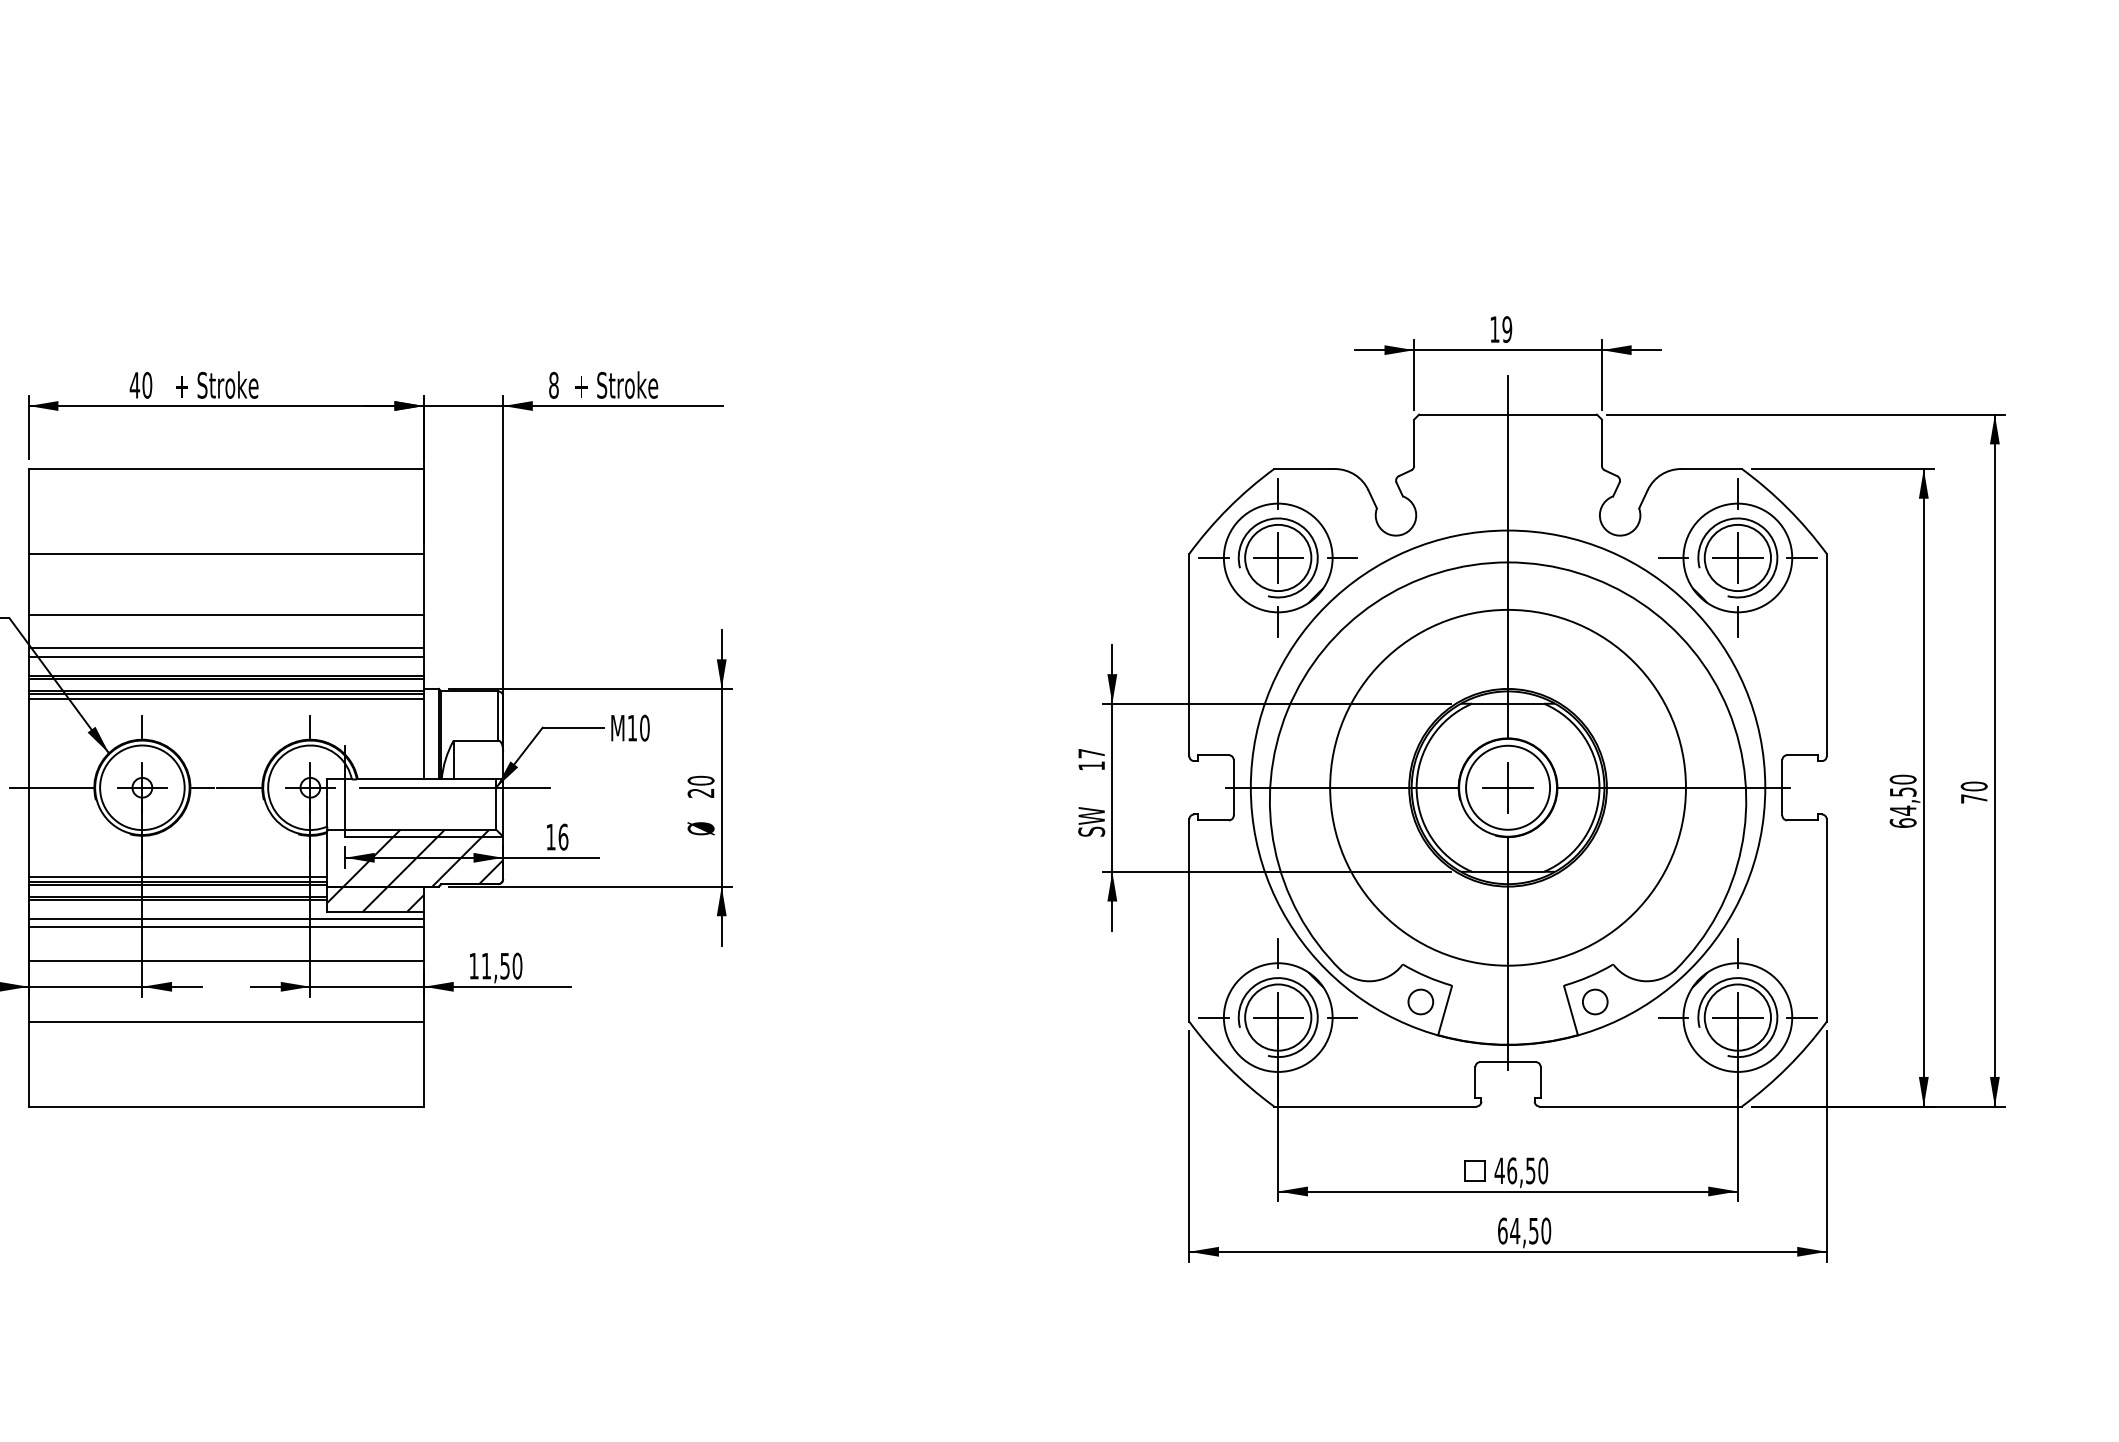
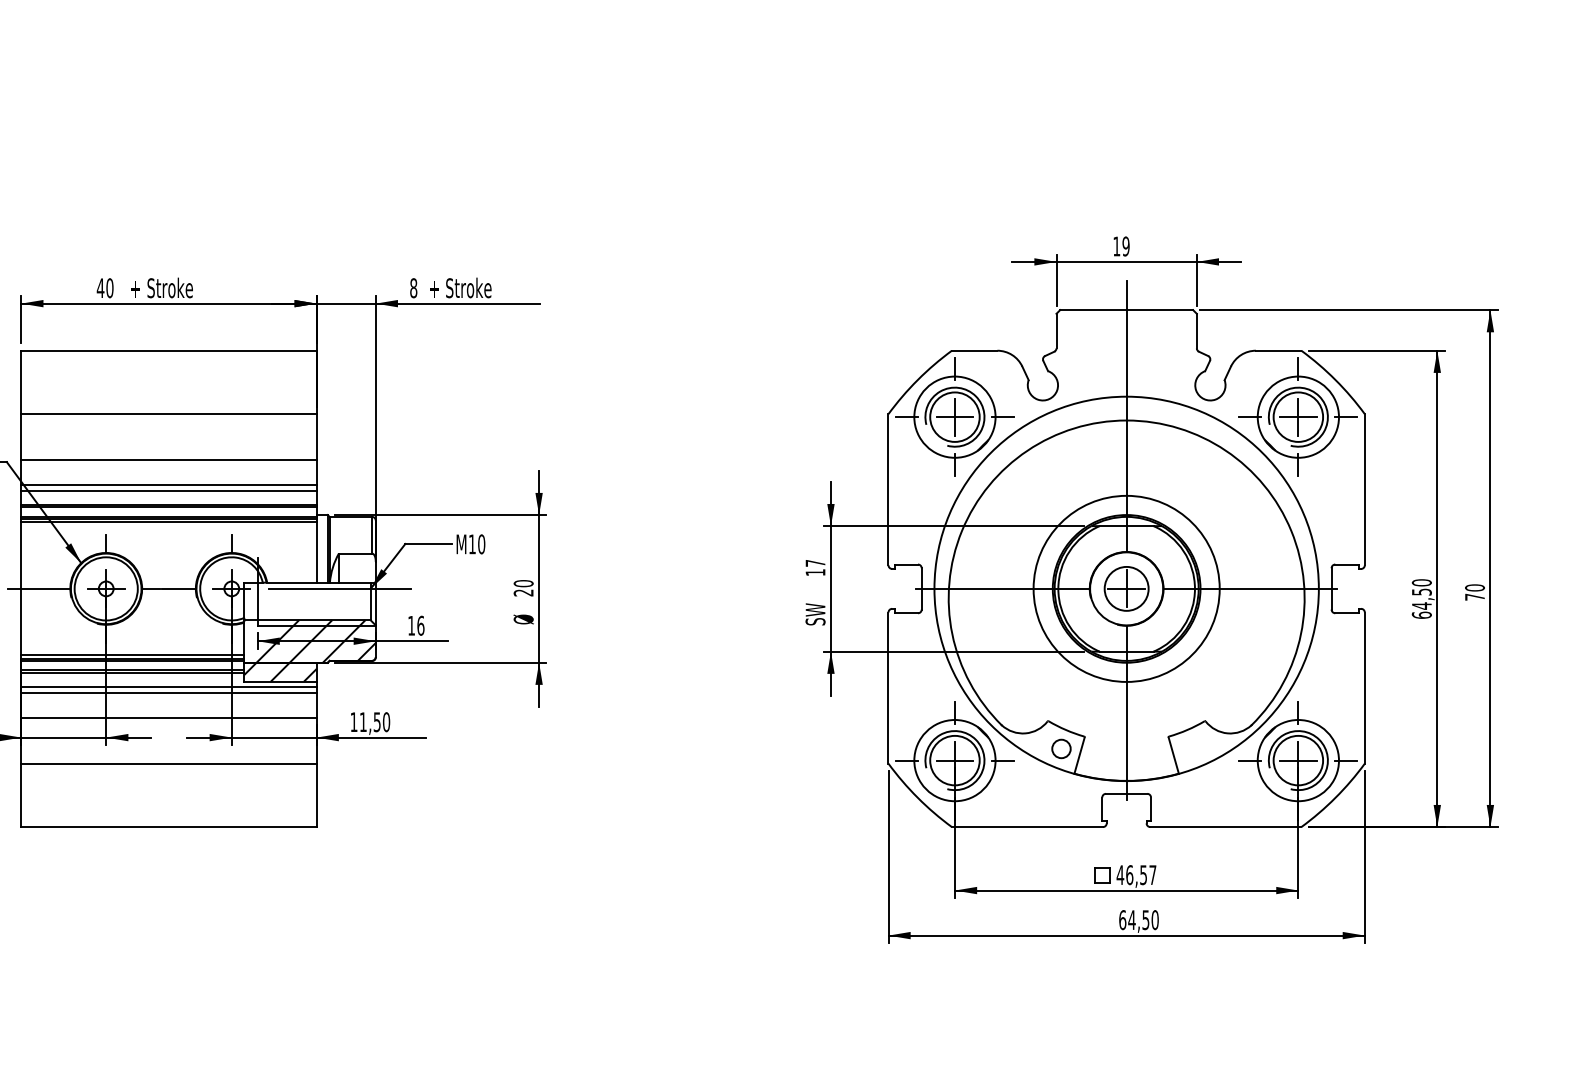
circle: (1507, 787) -> (1126, 588), size x0.7
circle: (1508, 787) -> (1126, 588), size x0.7
circle: (1595, 1001) -> (1191, 748), removed
text: (1543, 1170) -> (1153, 874), 46,50 -> 46,57

